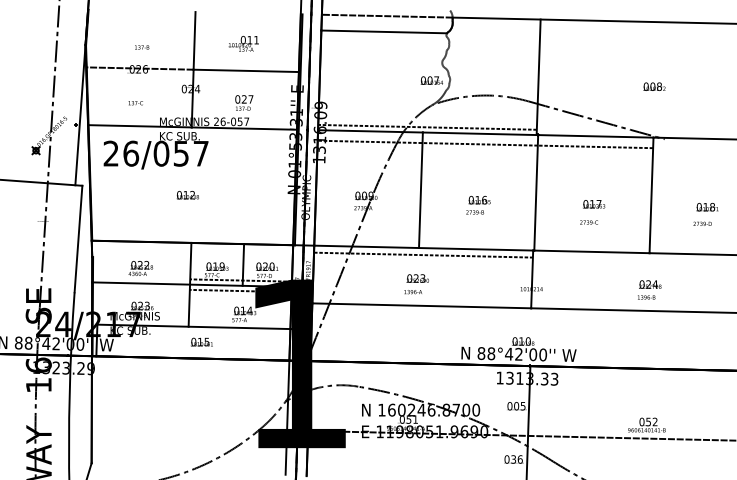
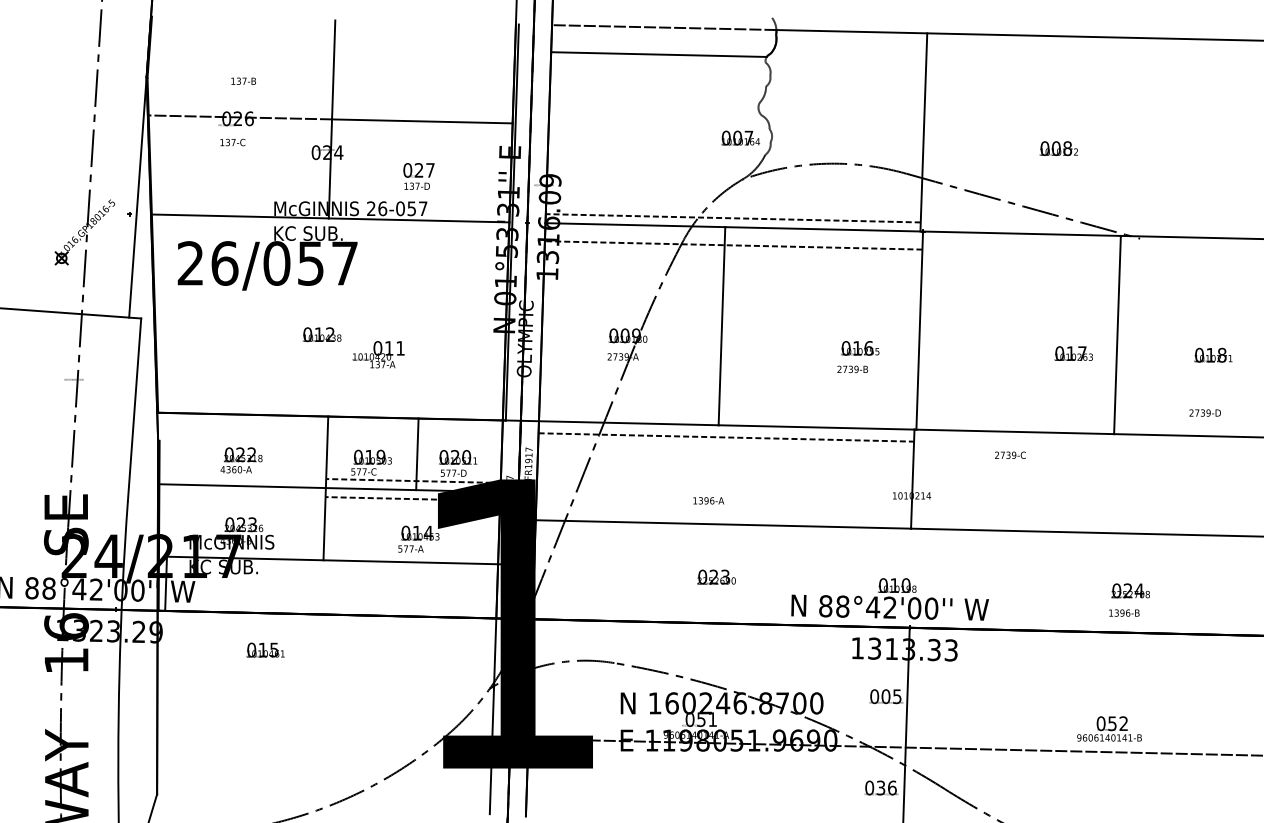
text: (243, 43) -> (378, 354), moved
text: (654, 86) -> (1059, 148), moved
text: (135, 103) -> (232, 143), moved
line: (595, 146) -> (1021, 251), removed
text: (478, 204) -> (858, 355), moved
text: (594, 204) -> (1074, 354), moved
text: (588, 222) -> (1009, 455), moved
text: (702, 223) -> (1204, 412), moved
text: (417, 278) -> (716, 577), moved
text: (649, 289) -> (1129, 599), moved
text: (201, 341) -> (264, 649), moved

